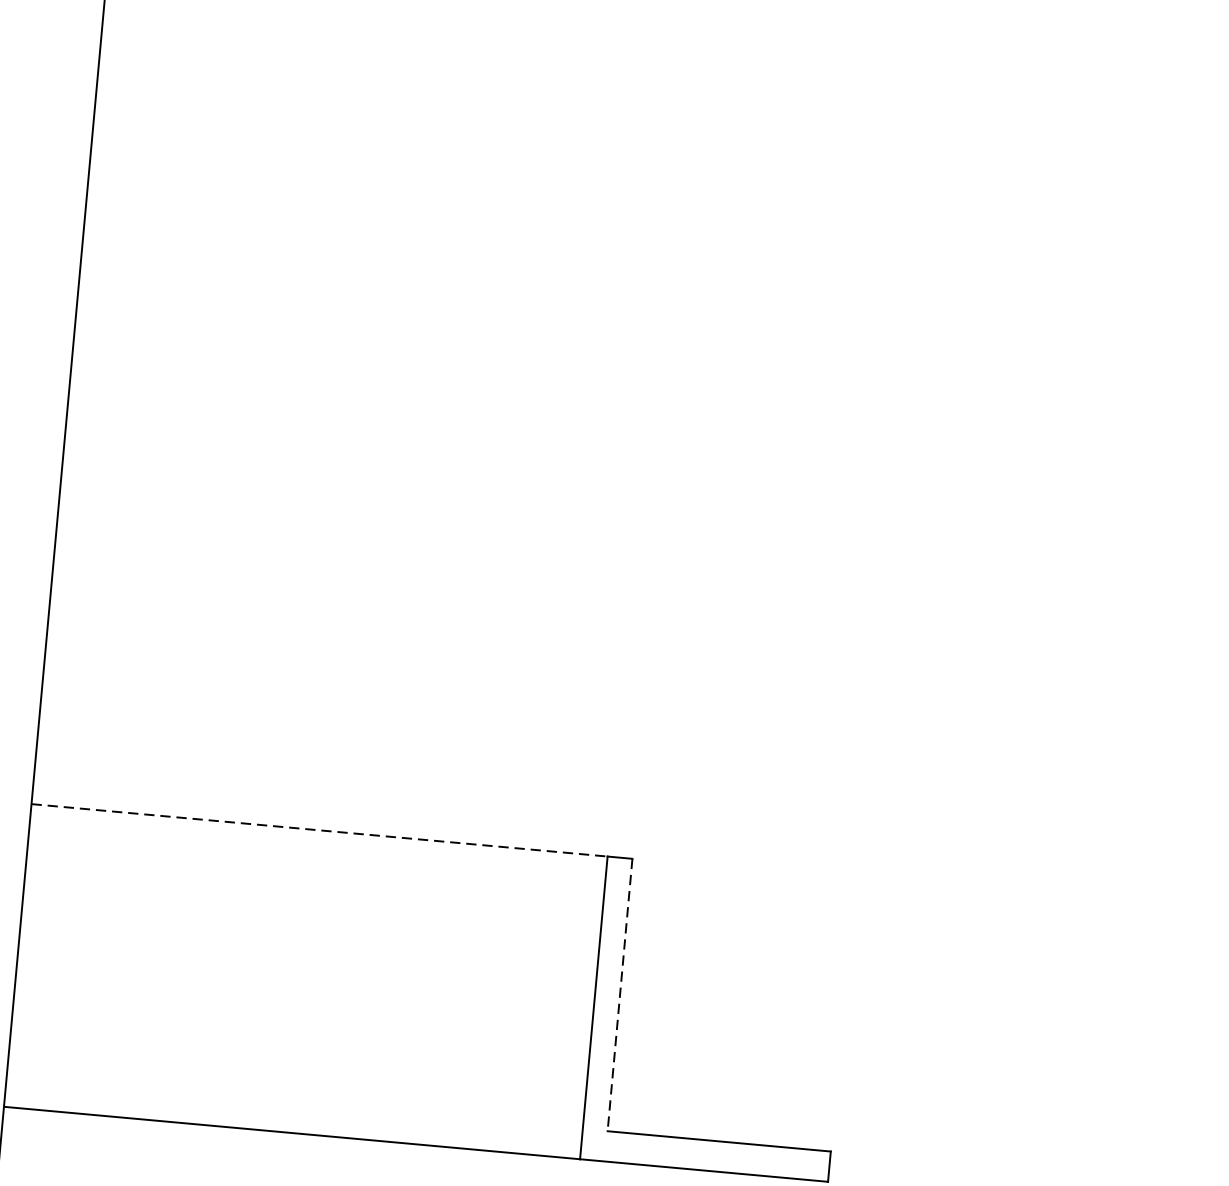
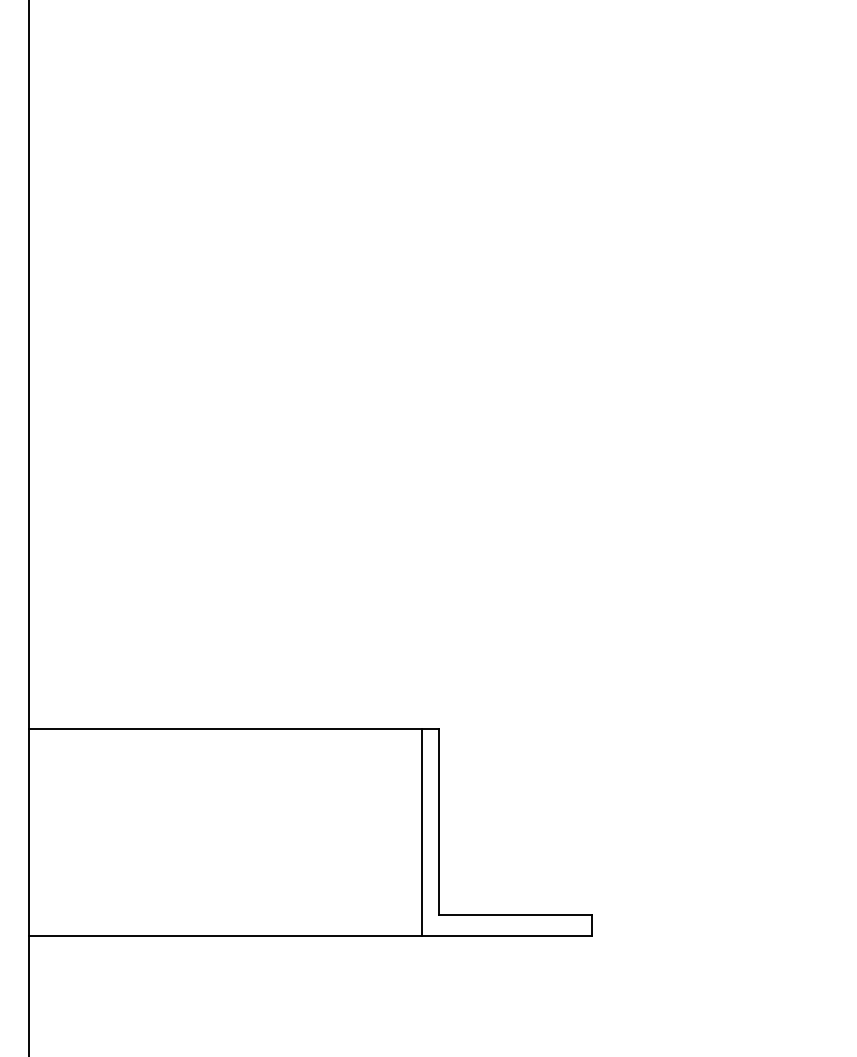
line: (319, 831) -> (225, 729), dashed -> solid
line: (620, 995) -> (439, 822), dashed -> solid

